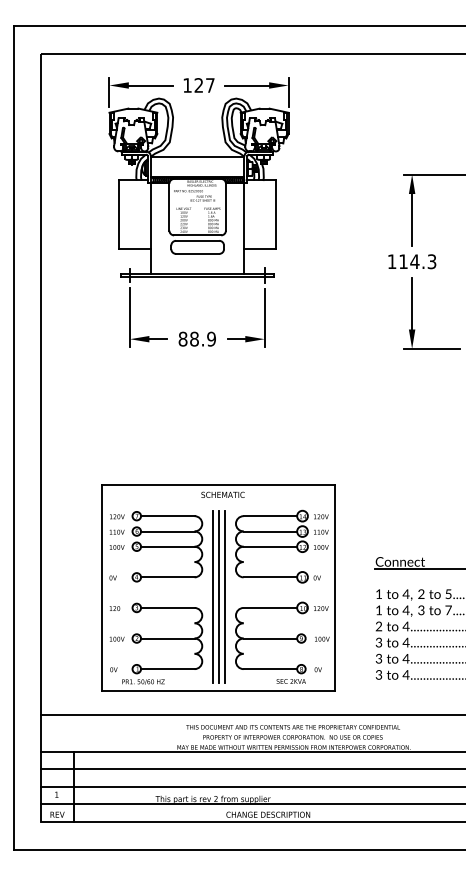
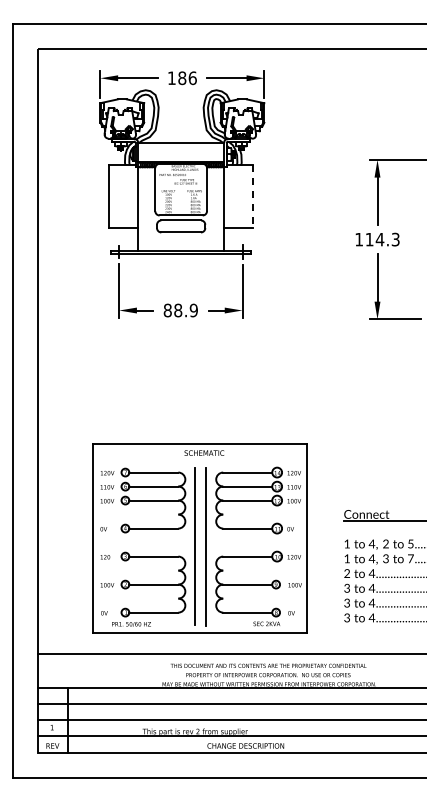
text: (204, 85) -> (187, 78), 127 -> 186
line: (275, 214) -> (252, 196), solid -> dashed
line: (218, 596) -> (200, 546), removed

